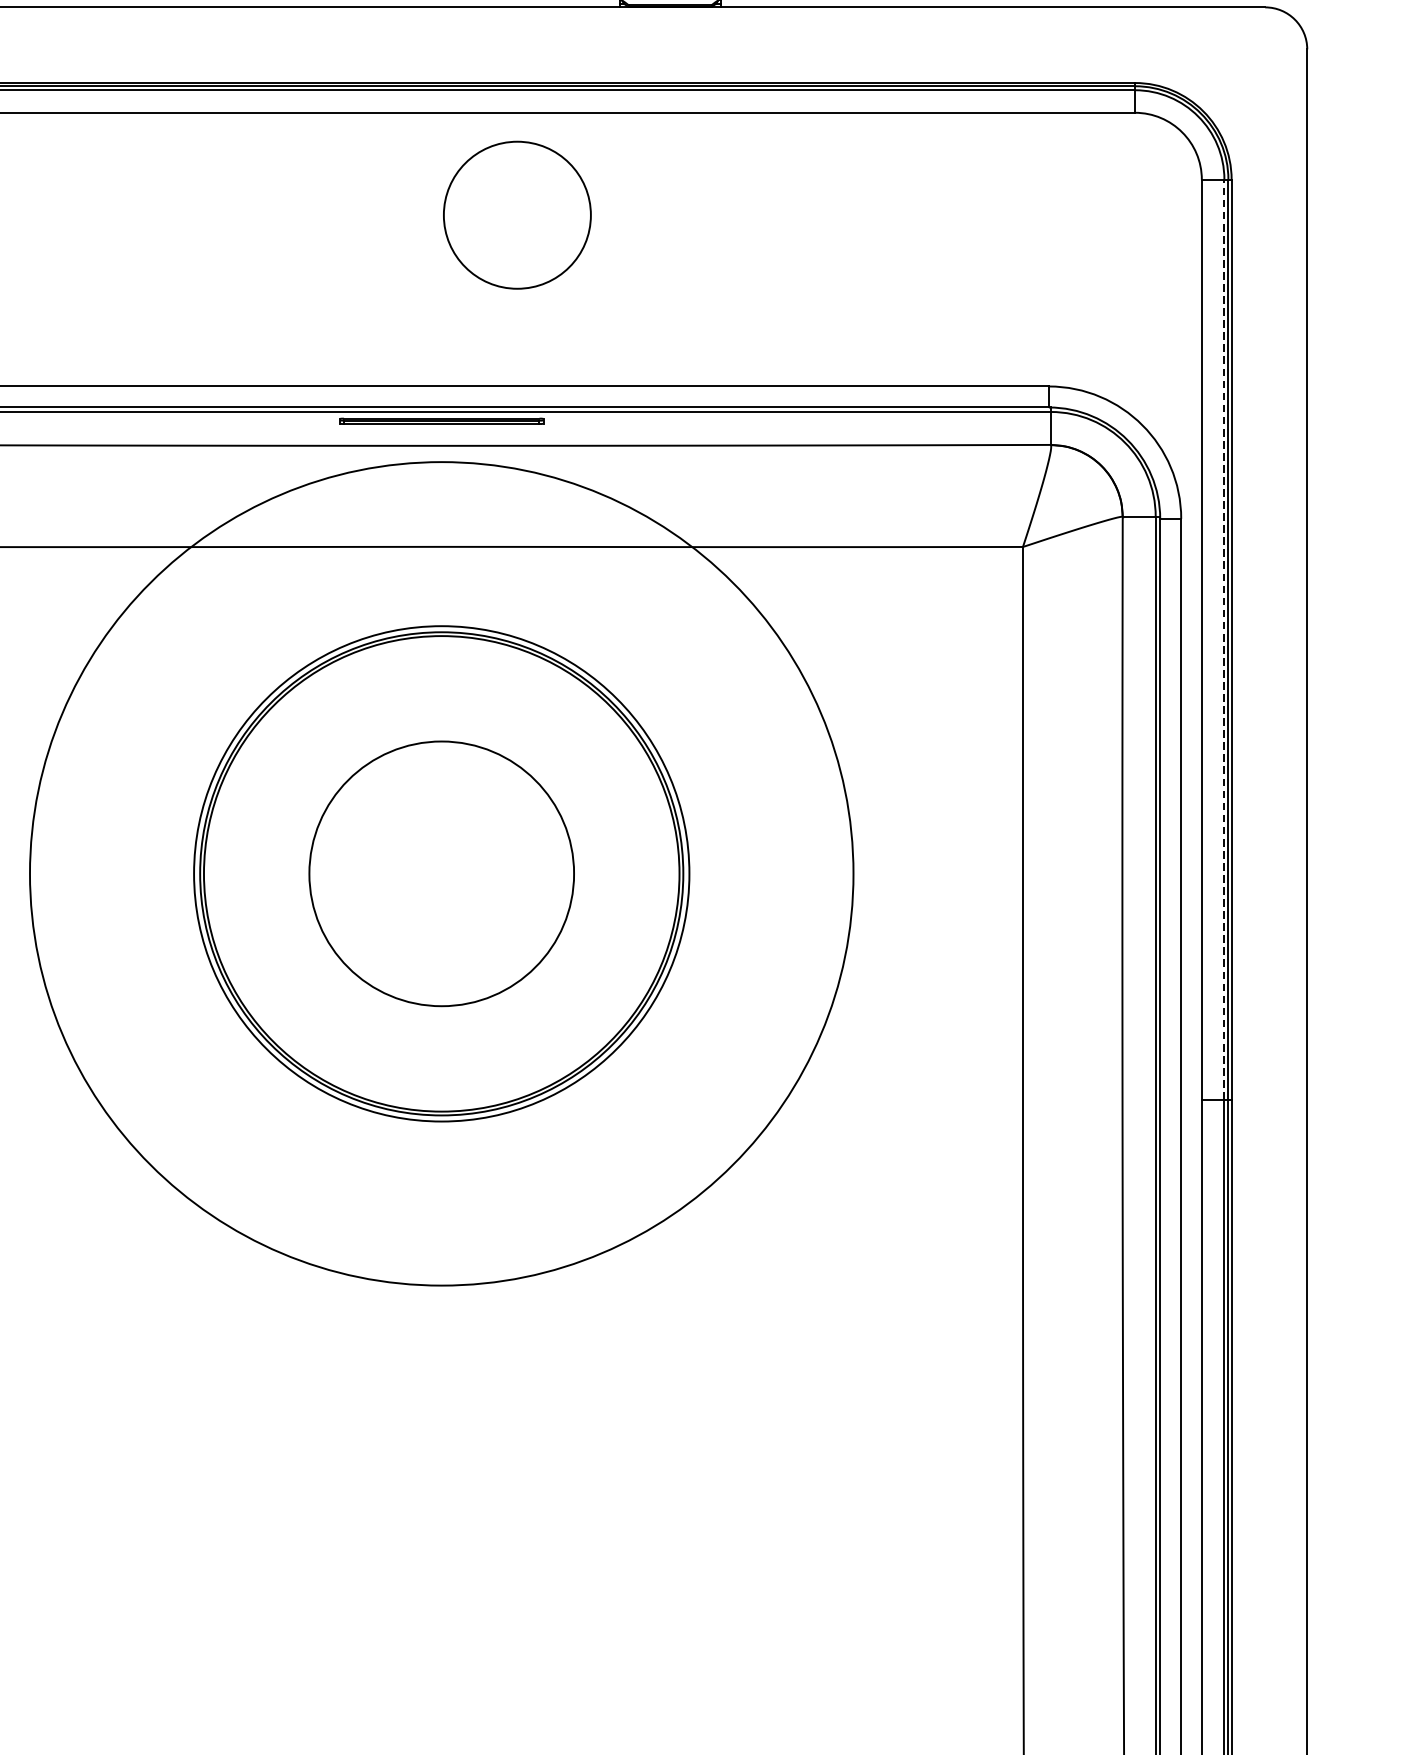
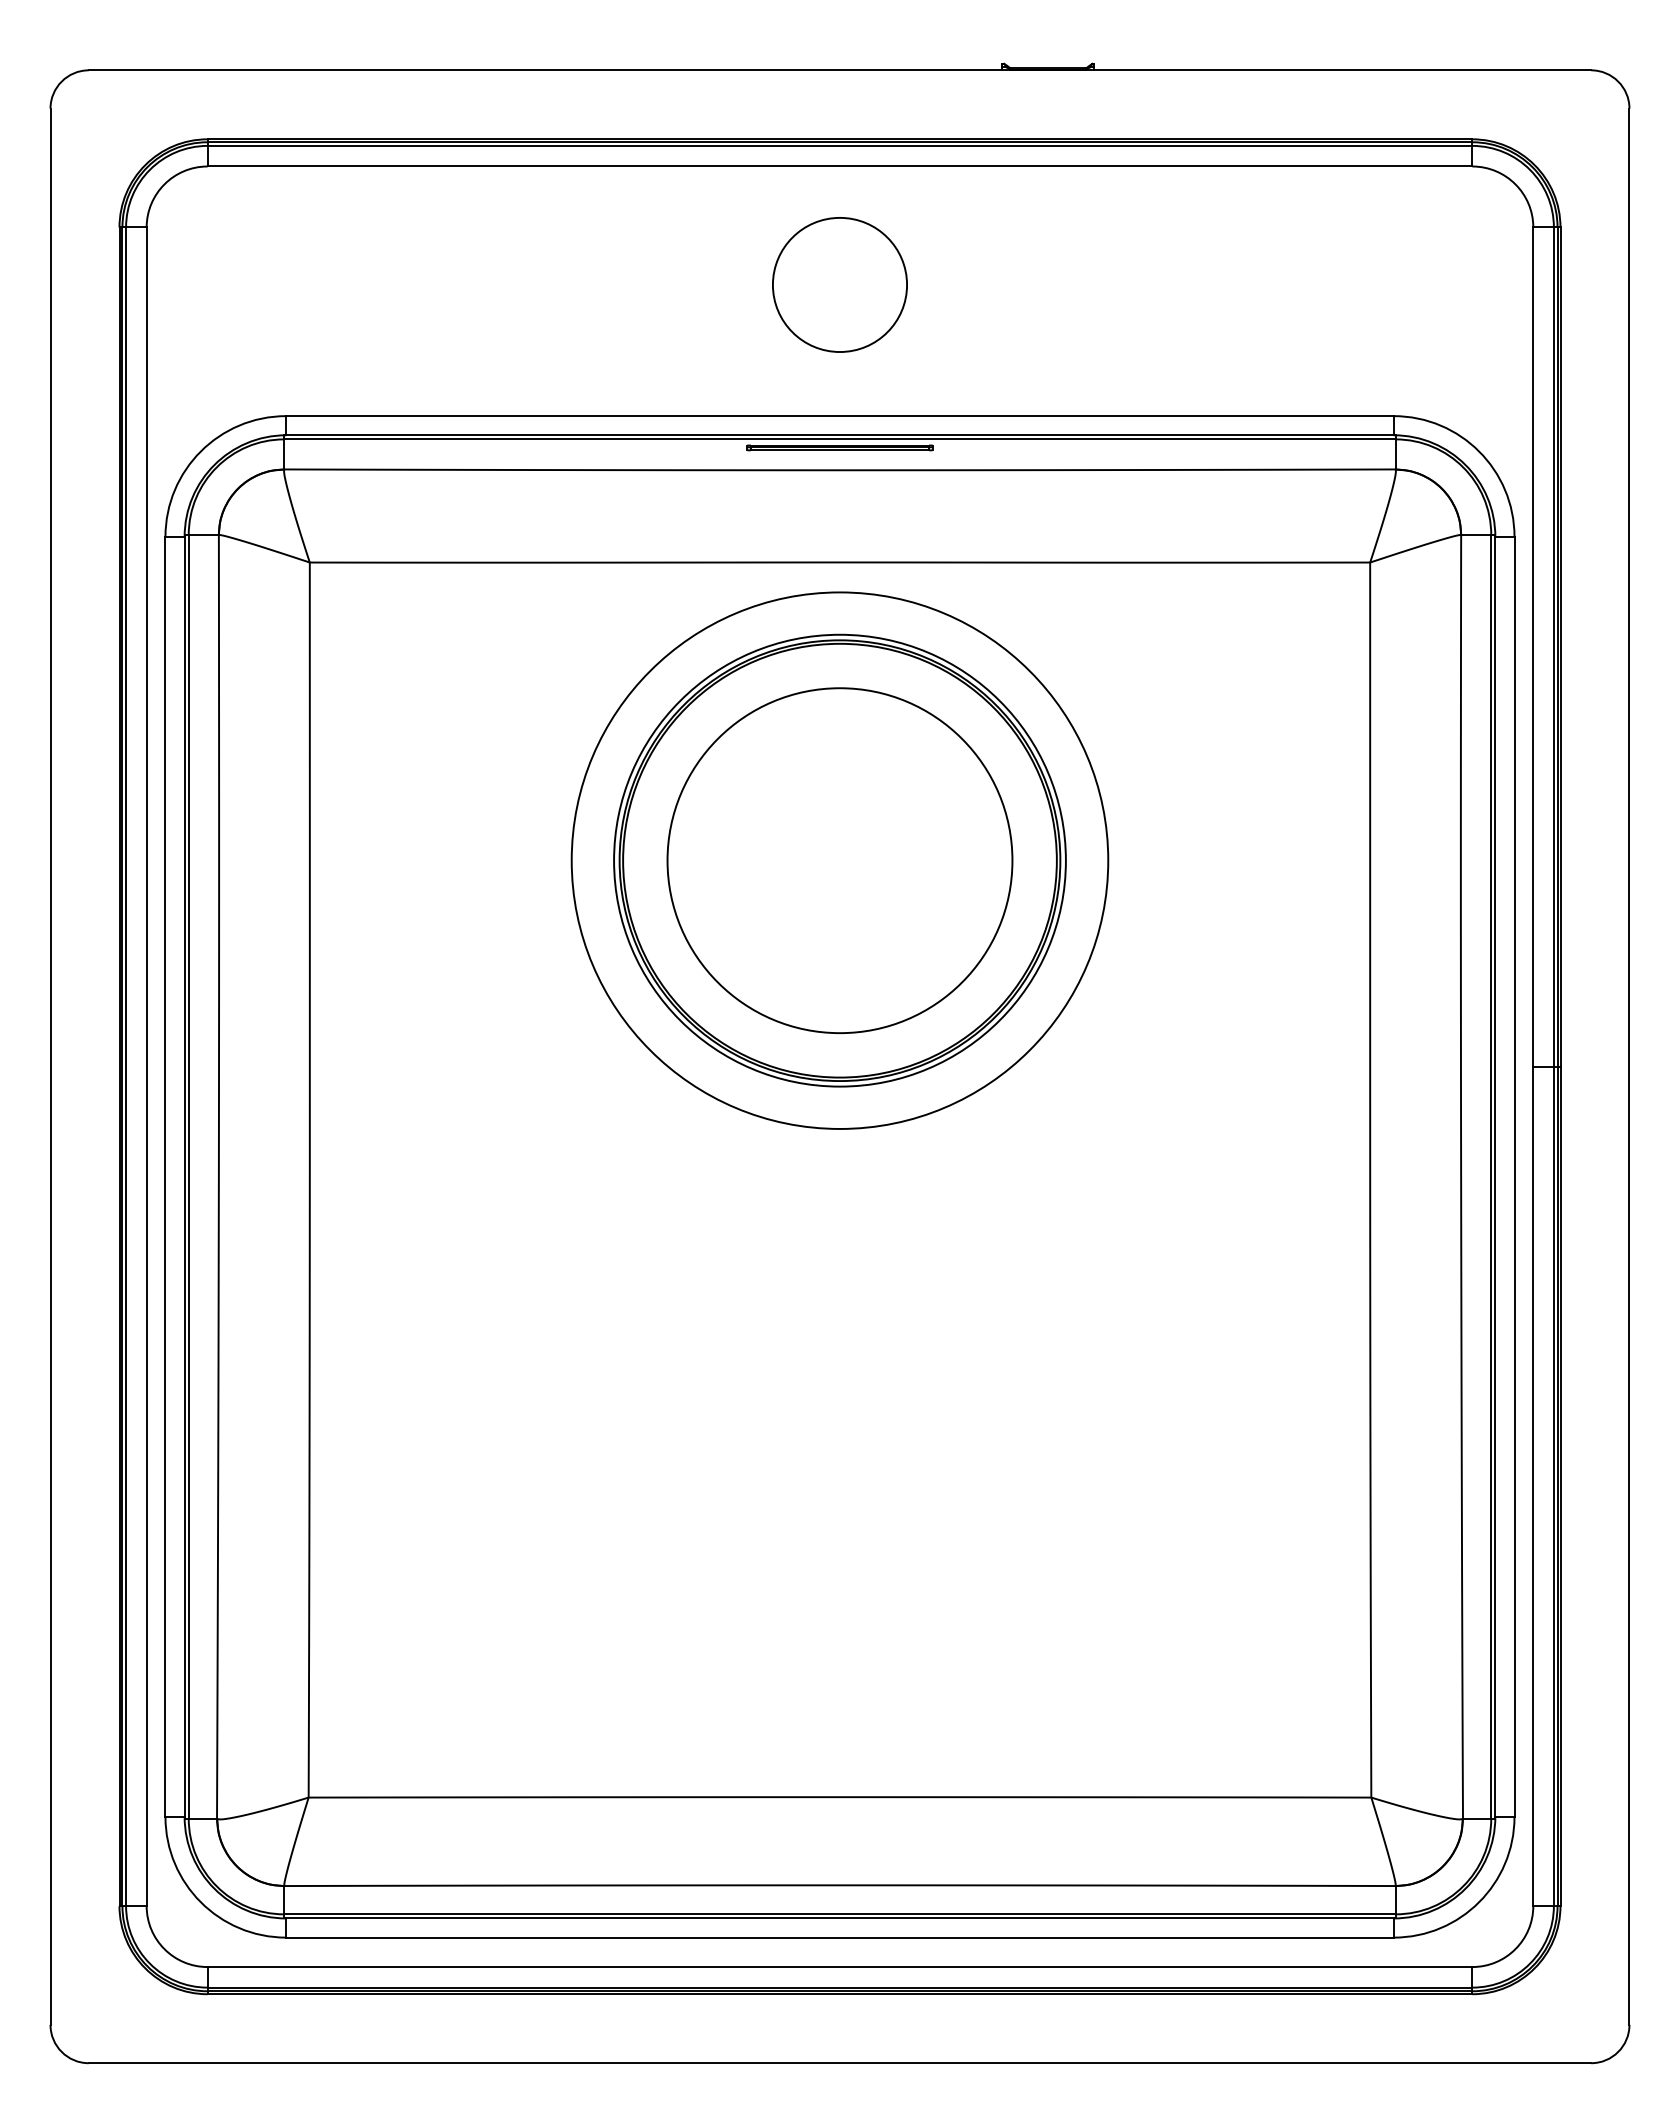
circle: (516, 214) -> (839, 284), moved
line: (1223, 640) -> (1553, 647), dashed -> solid
circle: (441, 873) -> (839, 860), size x0.71
circle: (441, 873) -> (839, 860), size x1.43

